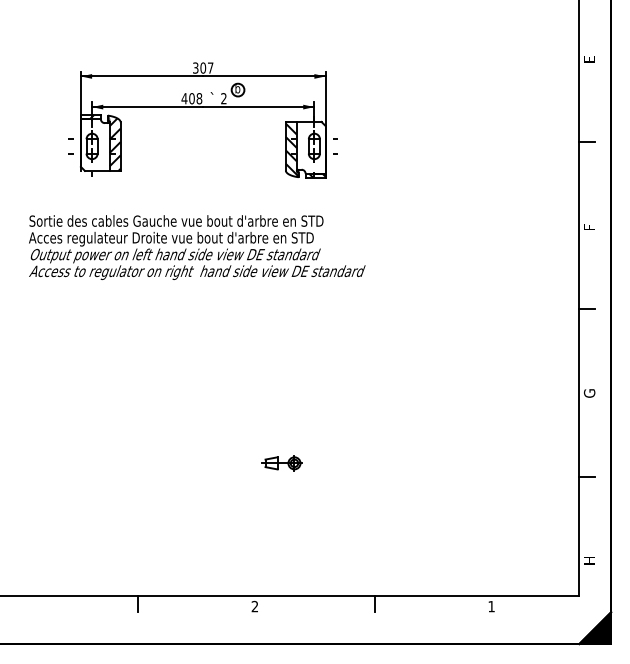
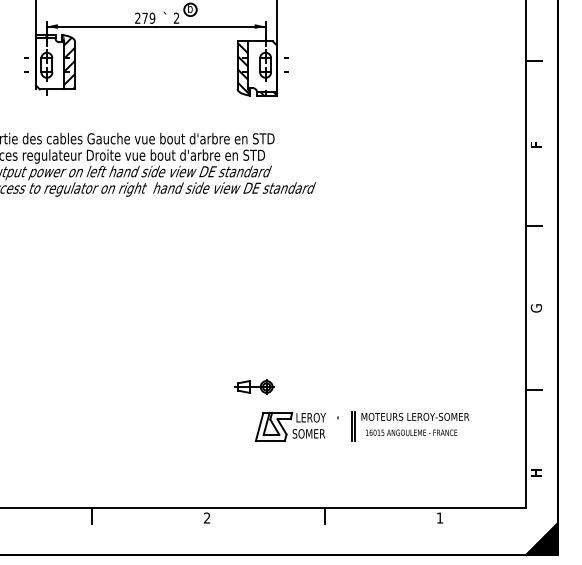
text: (191, 98) -> (144, 18), 408 -> 279
part: (281, 463) -> (253, 387), moved
part: (412, 513) -> (362, 426), added

